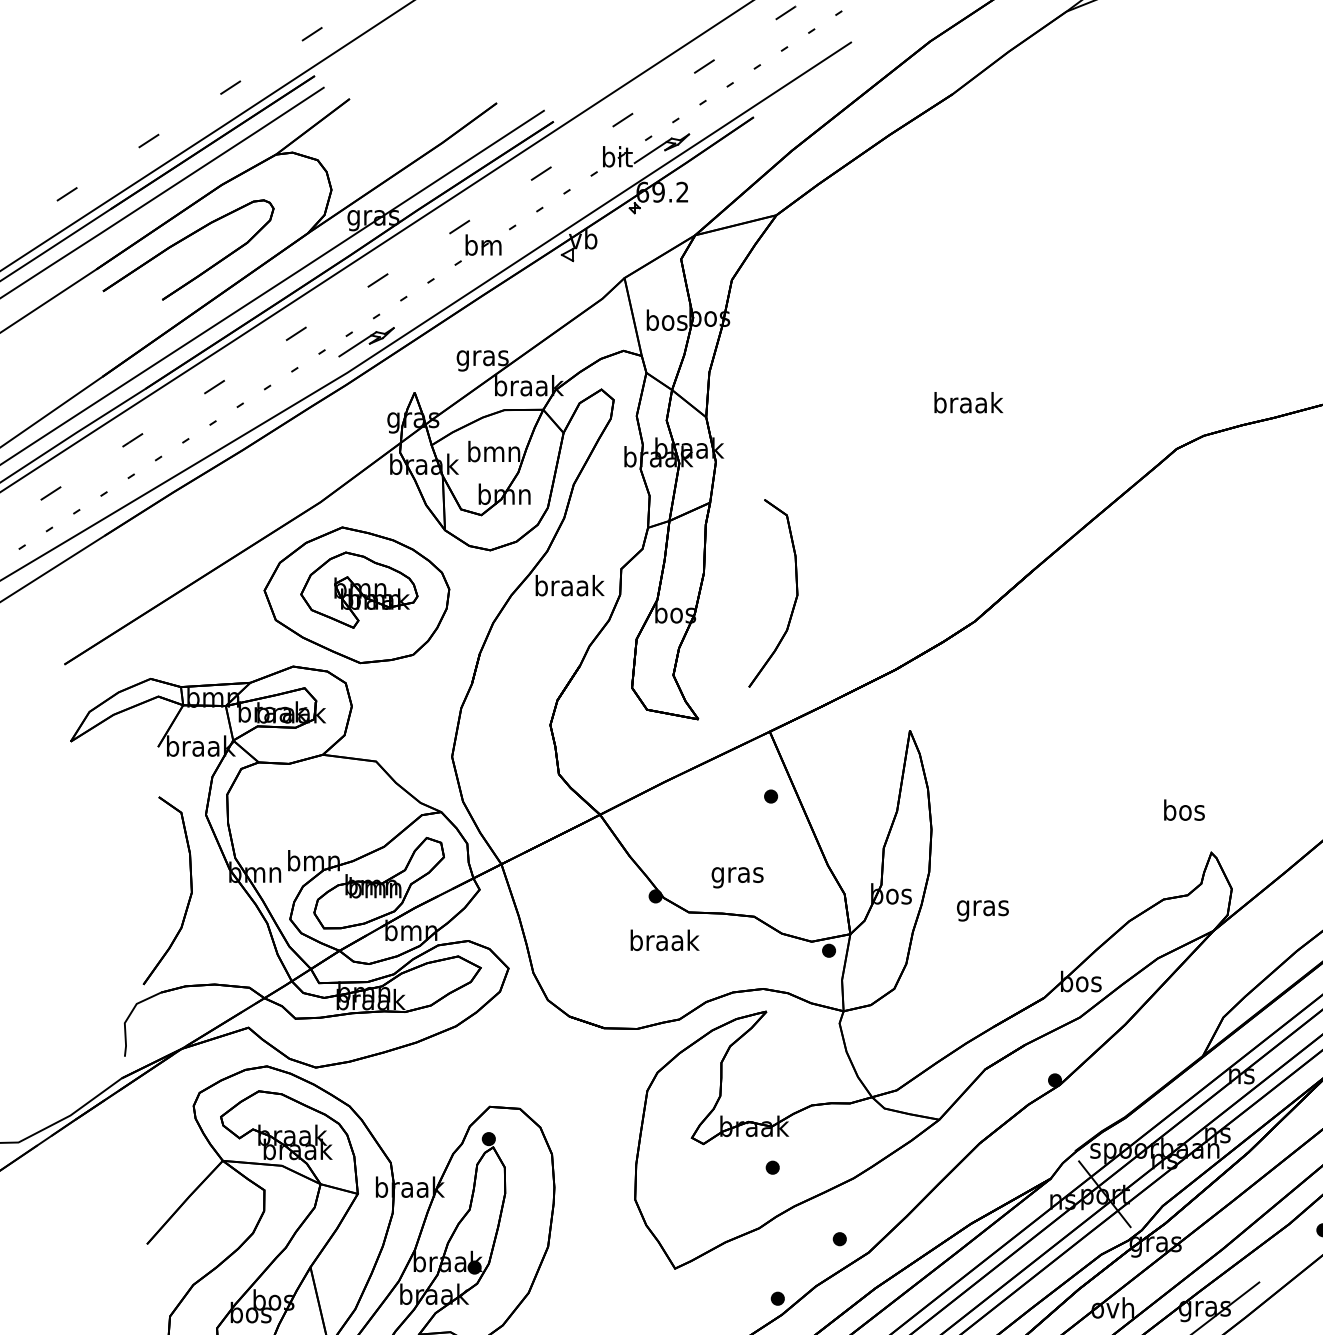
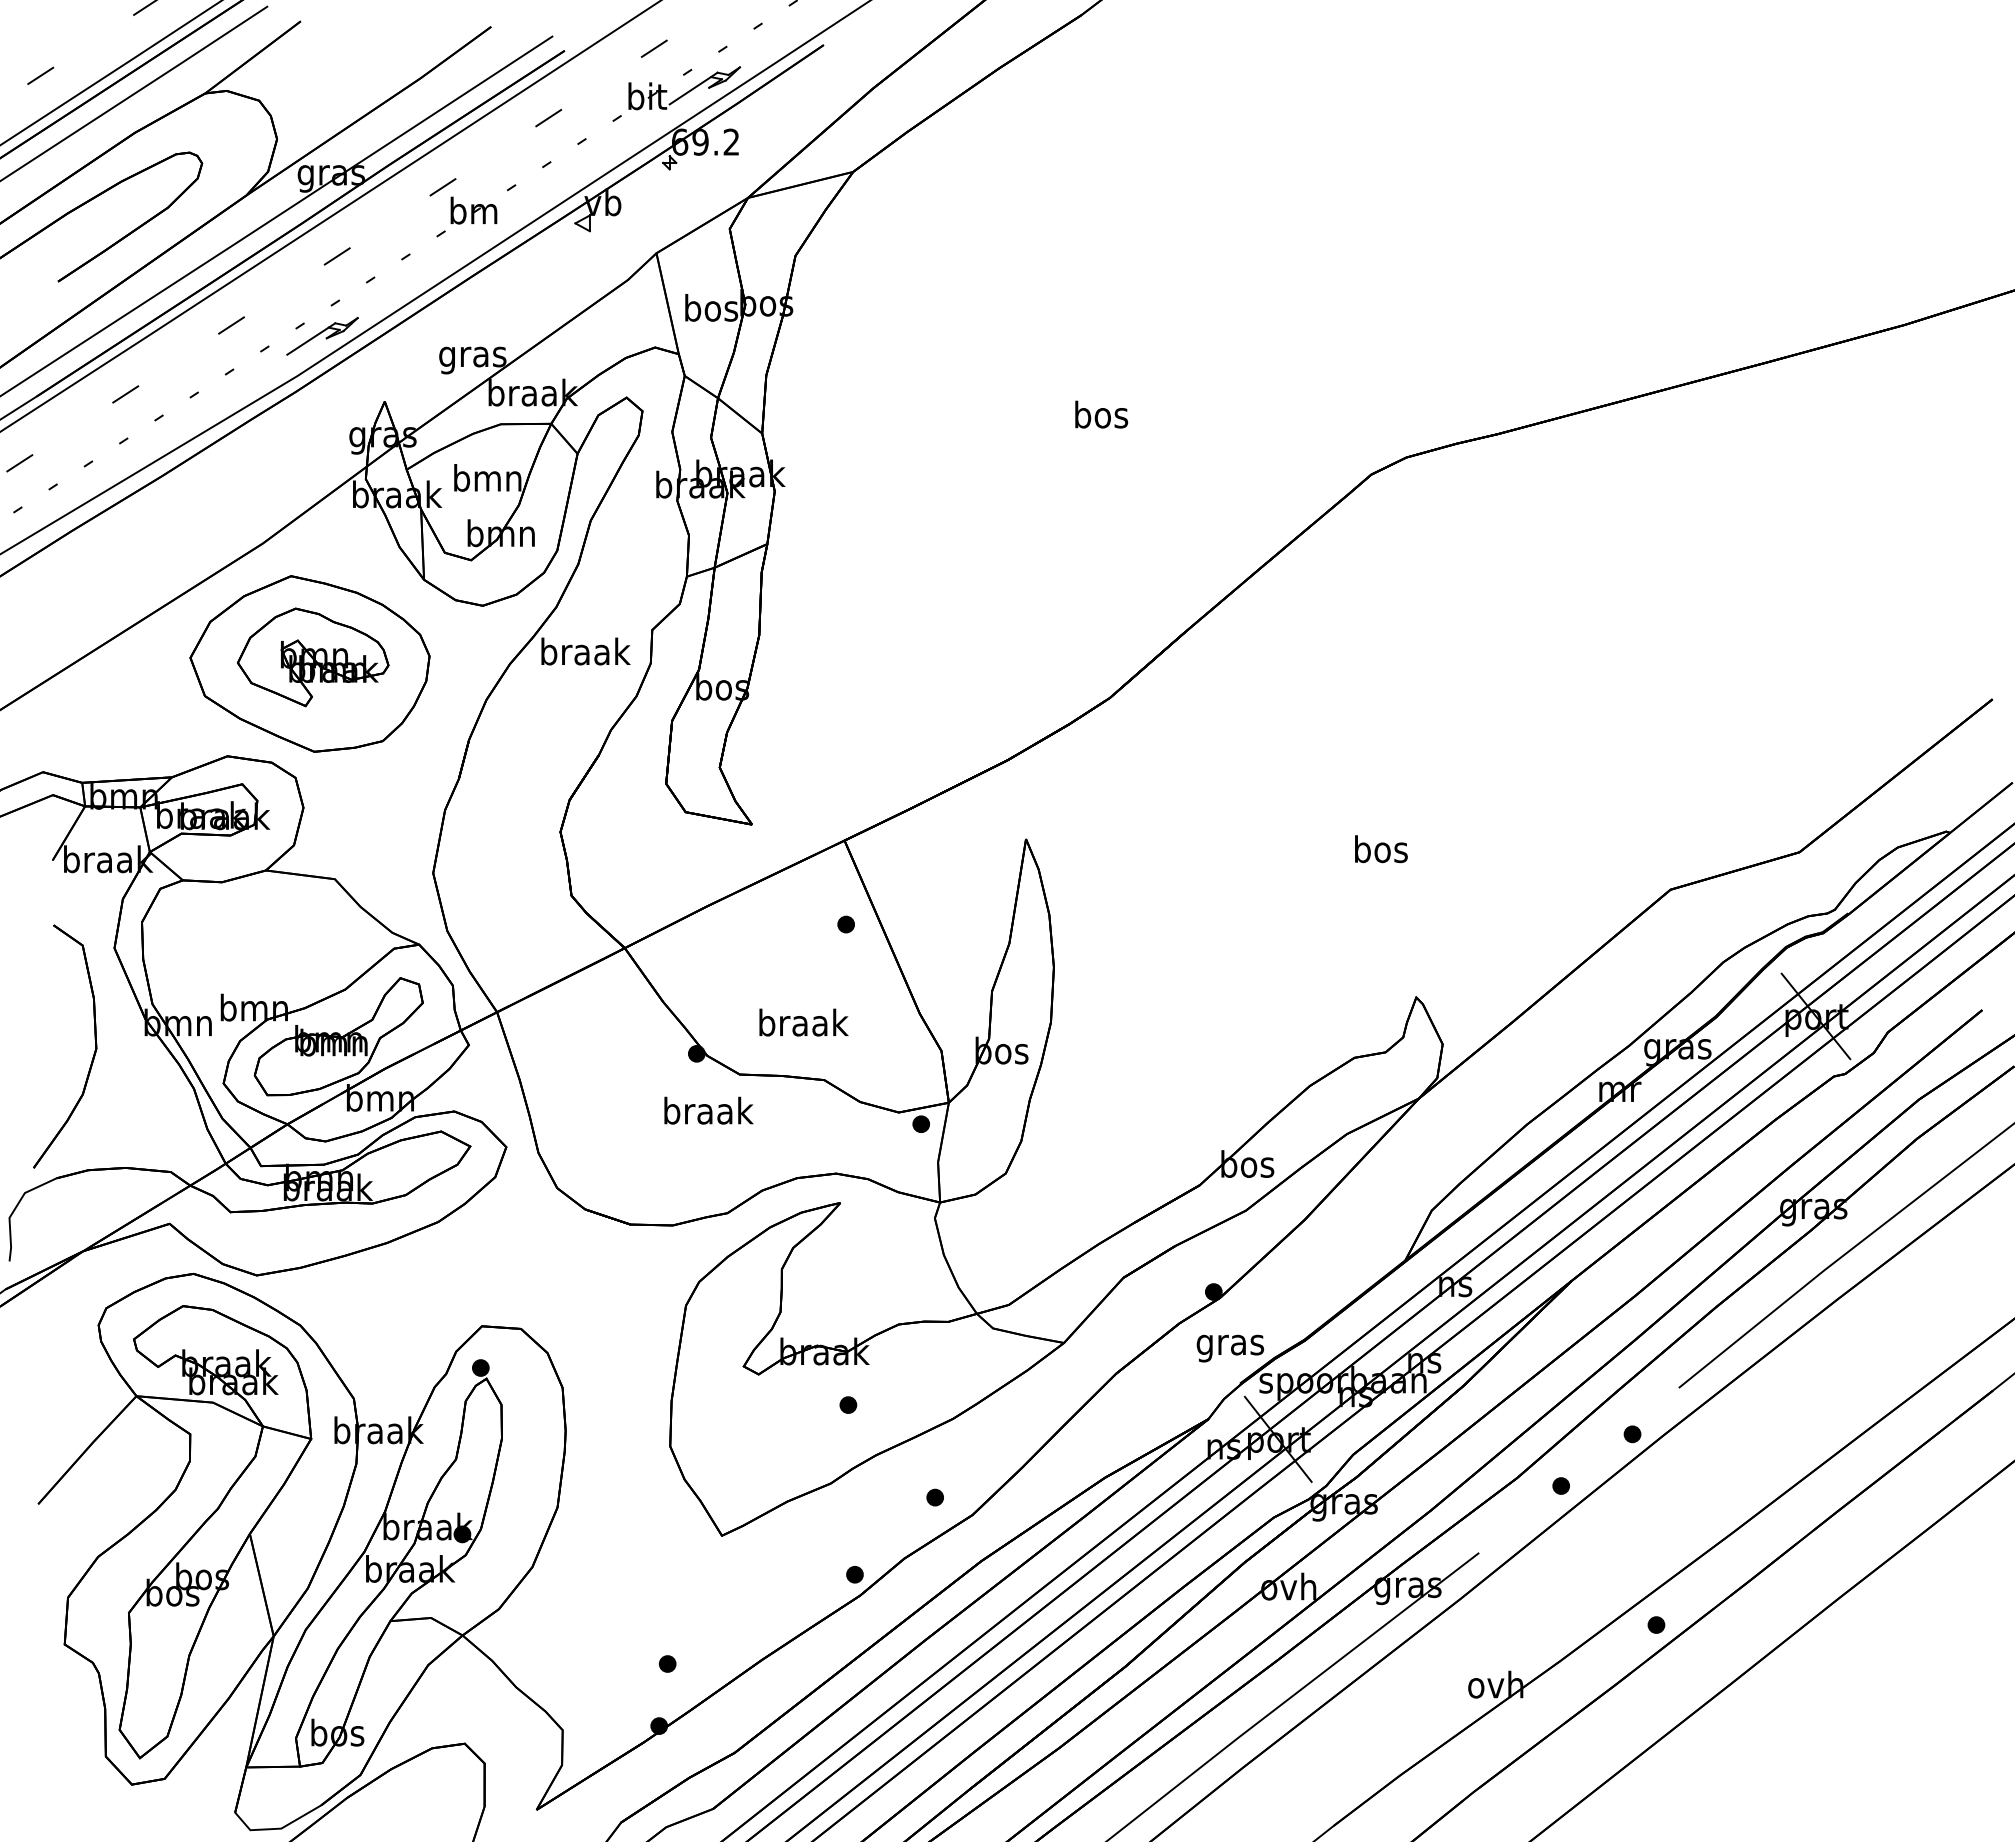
text: (968, 402) -> (1101, 414), braak -> bos
part: (795, 598) -> (877, 668), removed
text: (1184, 810) -> (1381, 849), moved
text: (738, 874) -> (803, 1025), gras -> braak
text: (982, 910) -> (1230, 1348), moved

